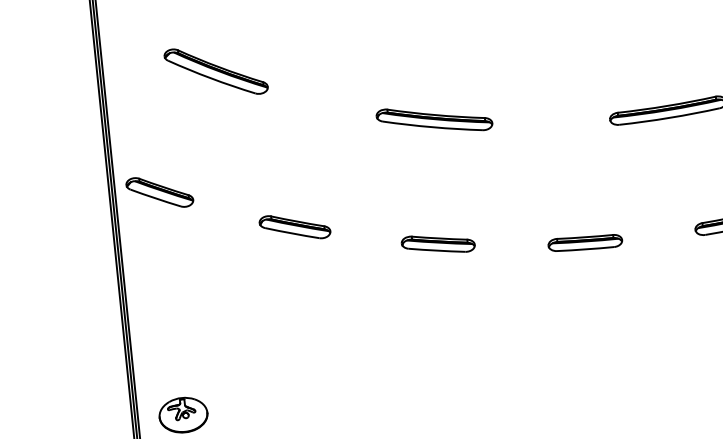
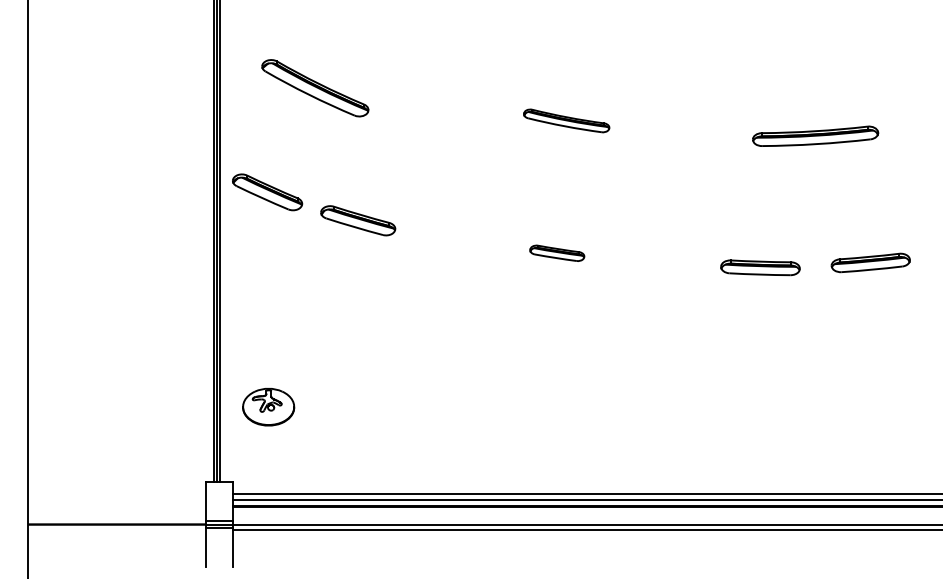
part: (216, 71) -> (315, 88), moved
part: (434, 119) -> (566, 120), size x0.7
part: (159, 192) -> (267, 192), moved
part: (295, 226) -> (358, 220), moved
part: (585, 242) -> (760, 267), moved
part: (437, 244) -> (556, 253), size x0.7

